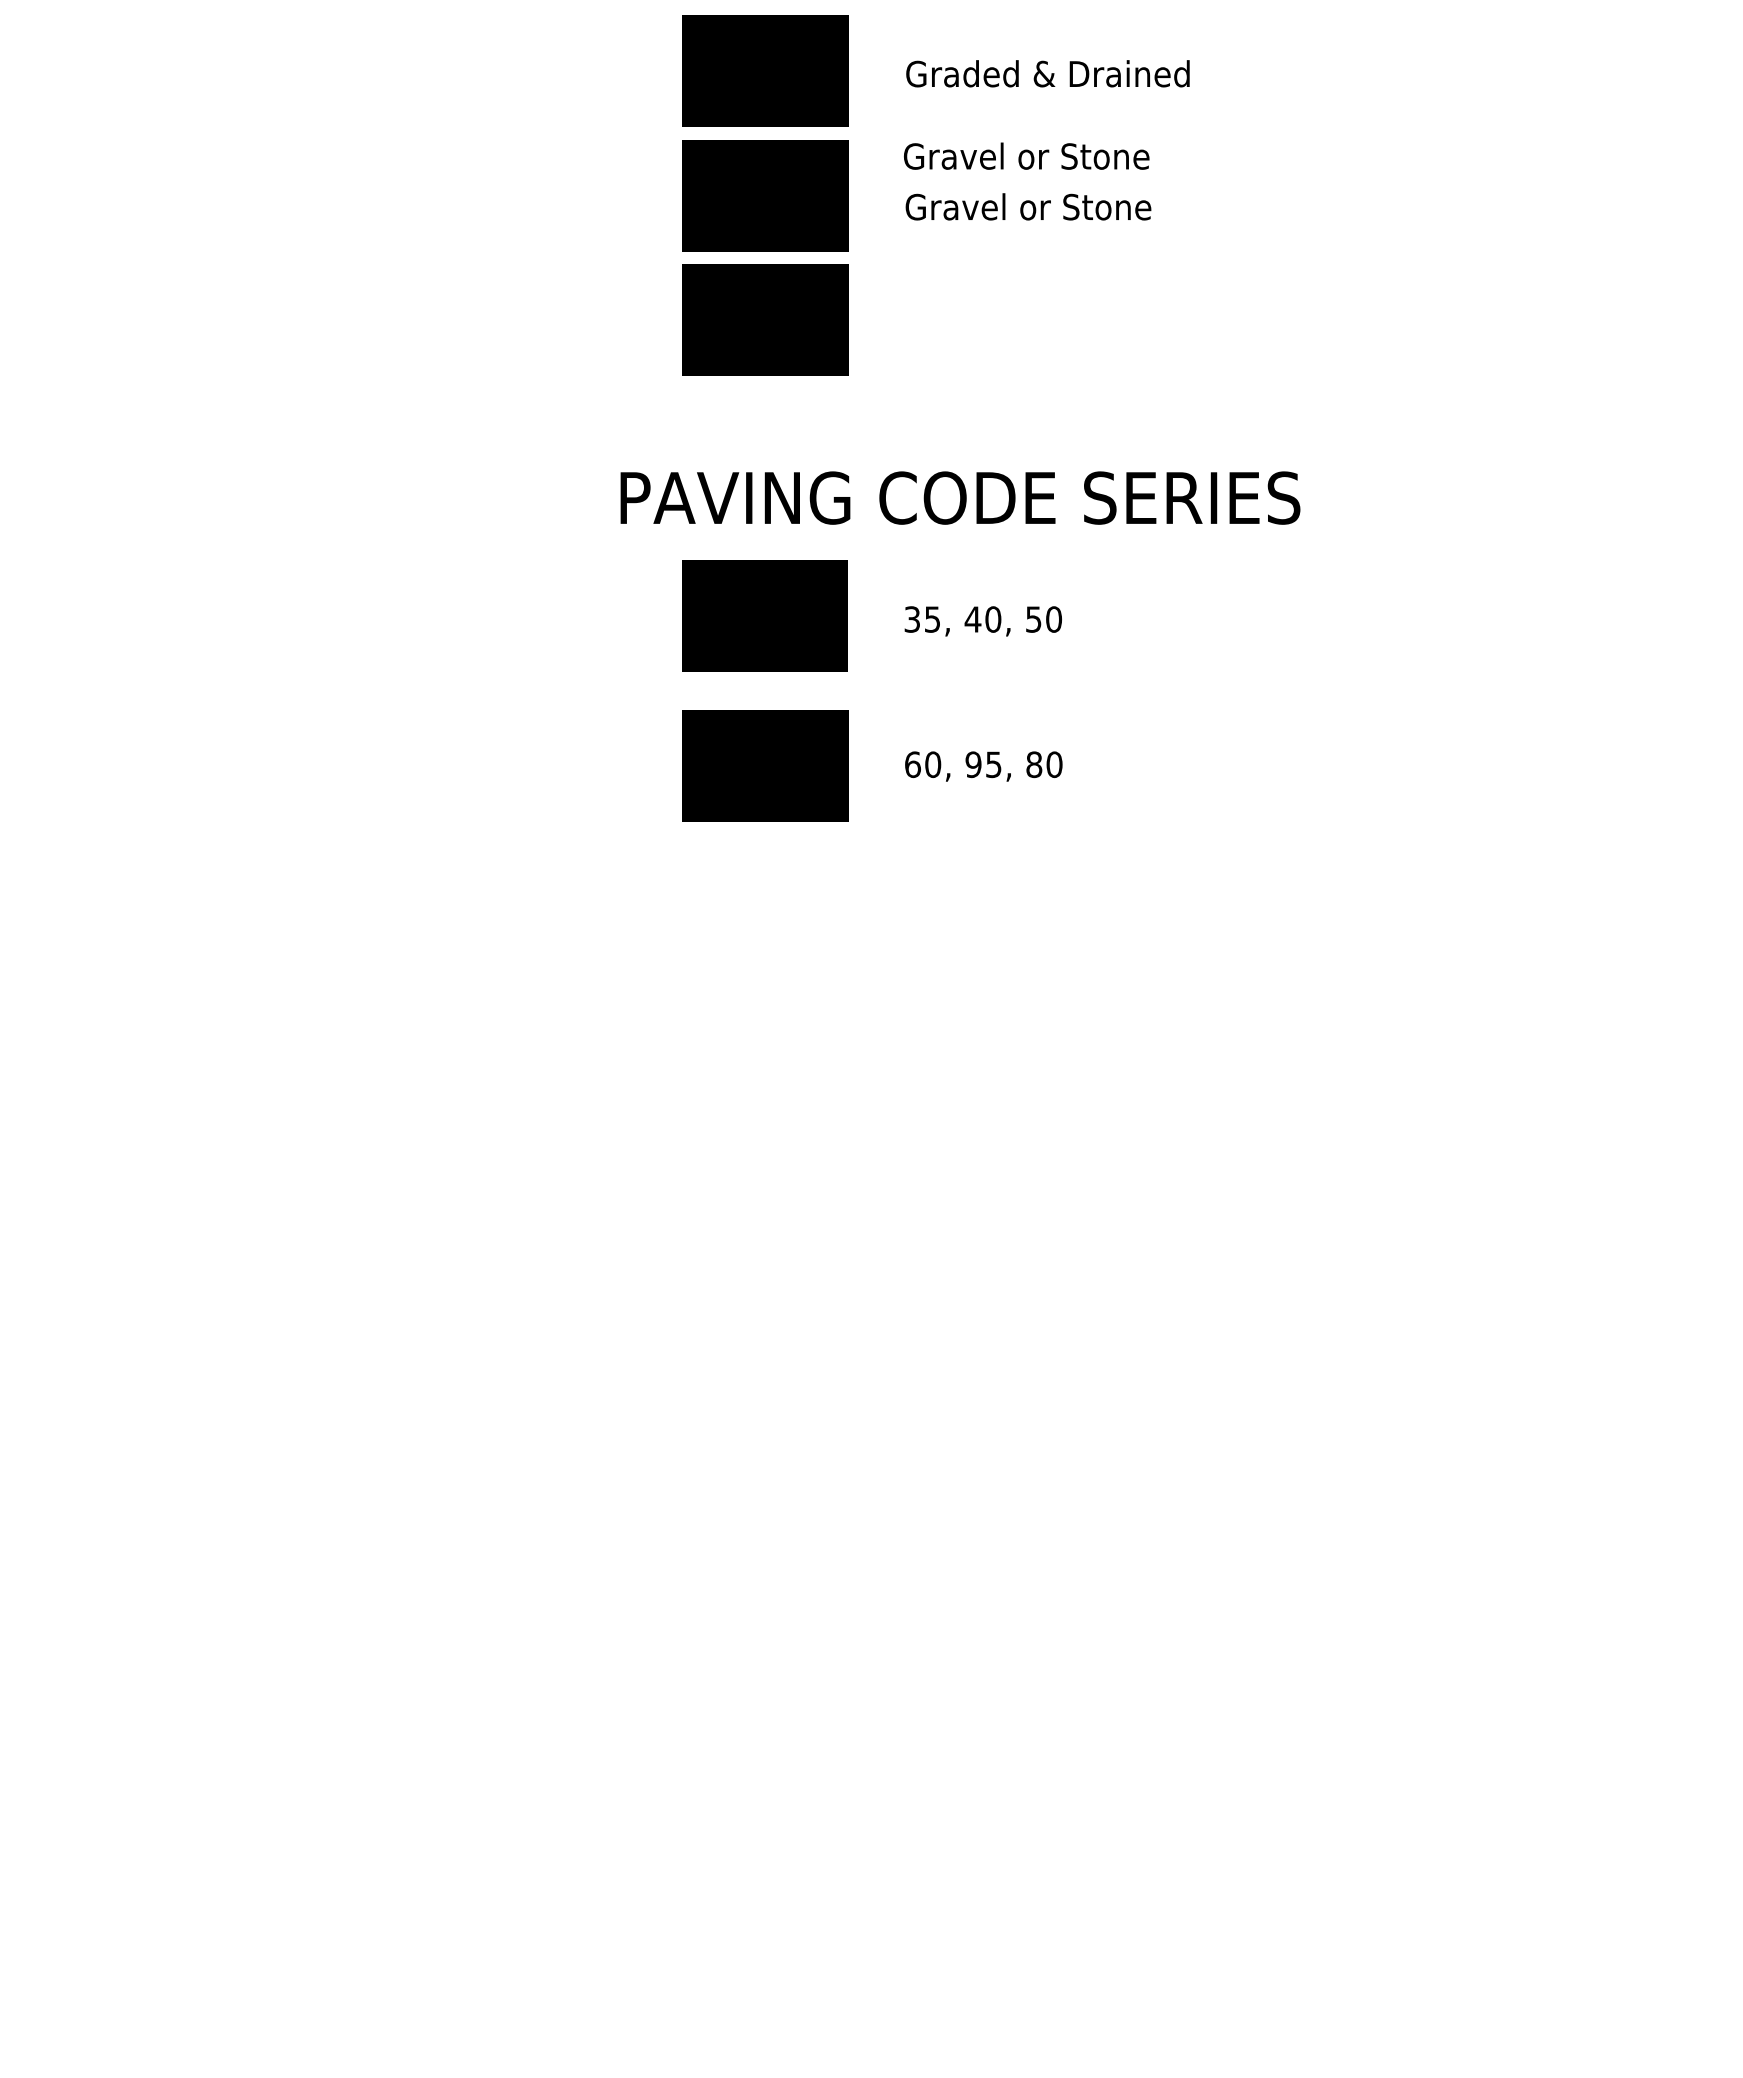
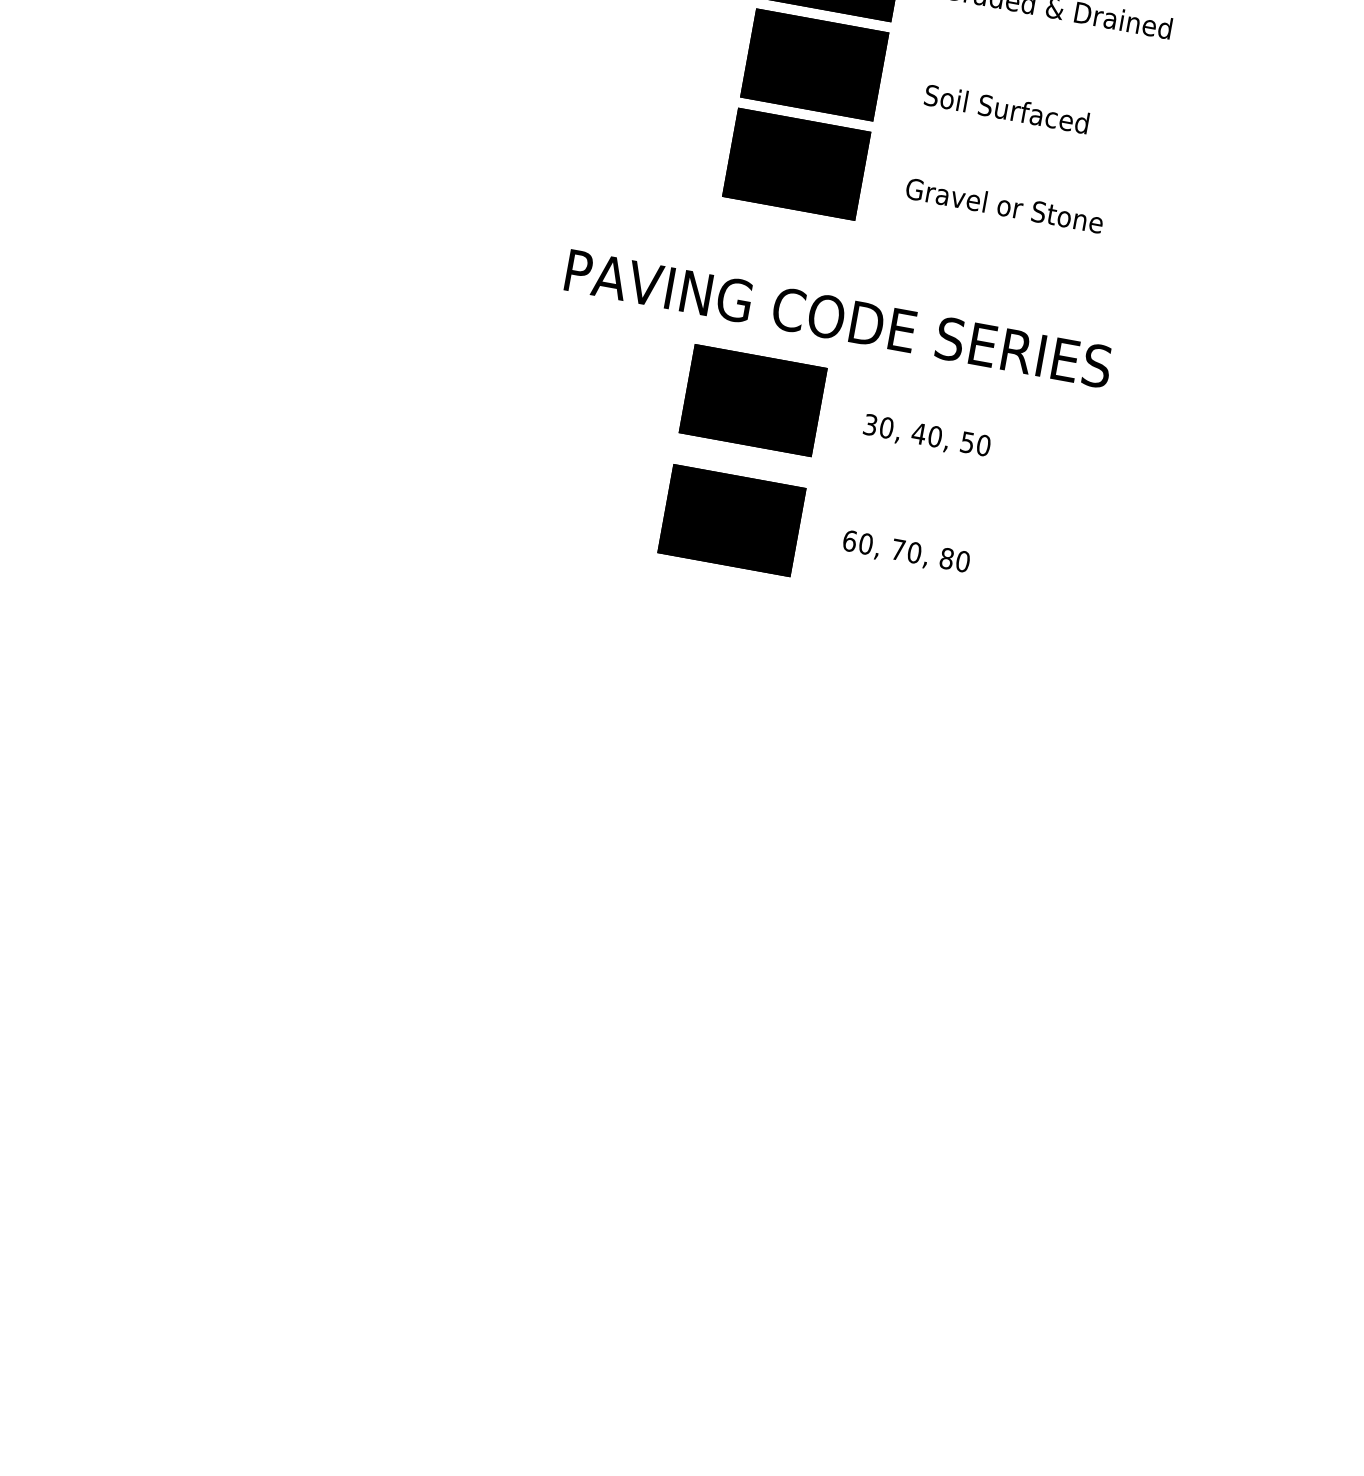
text: (1026, 155) -> (1004, 205), moved
text: (1028, 206) -> (1023, 111), Gravel or Stone -> Soil Surfaced
text: (960, 497) -> (838, 318), moved
text: (932, 619) -> (886, 427), 35, -> 30,
text: (983, 764) -> (906, 551), 95, -> 70,

